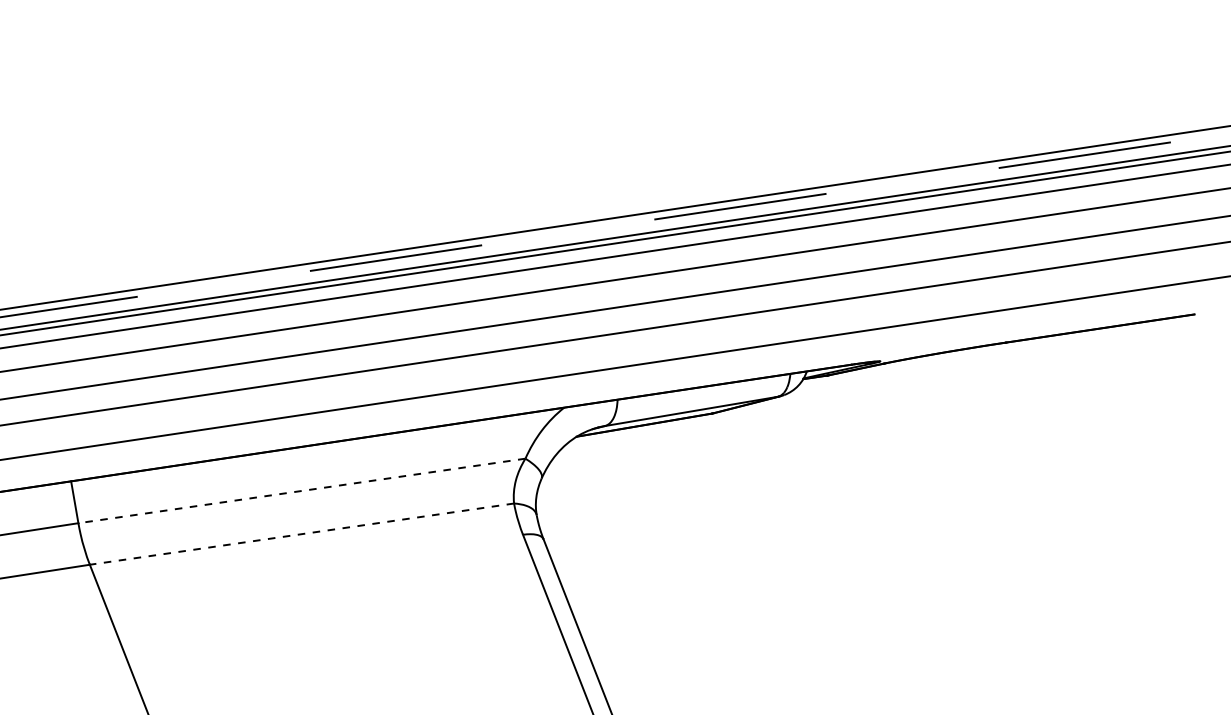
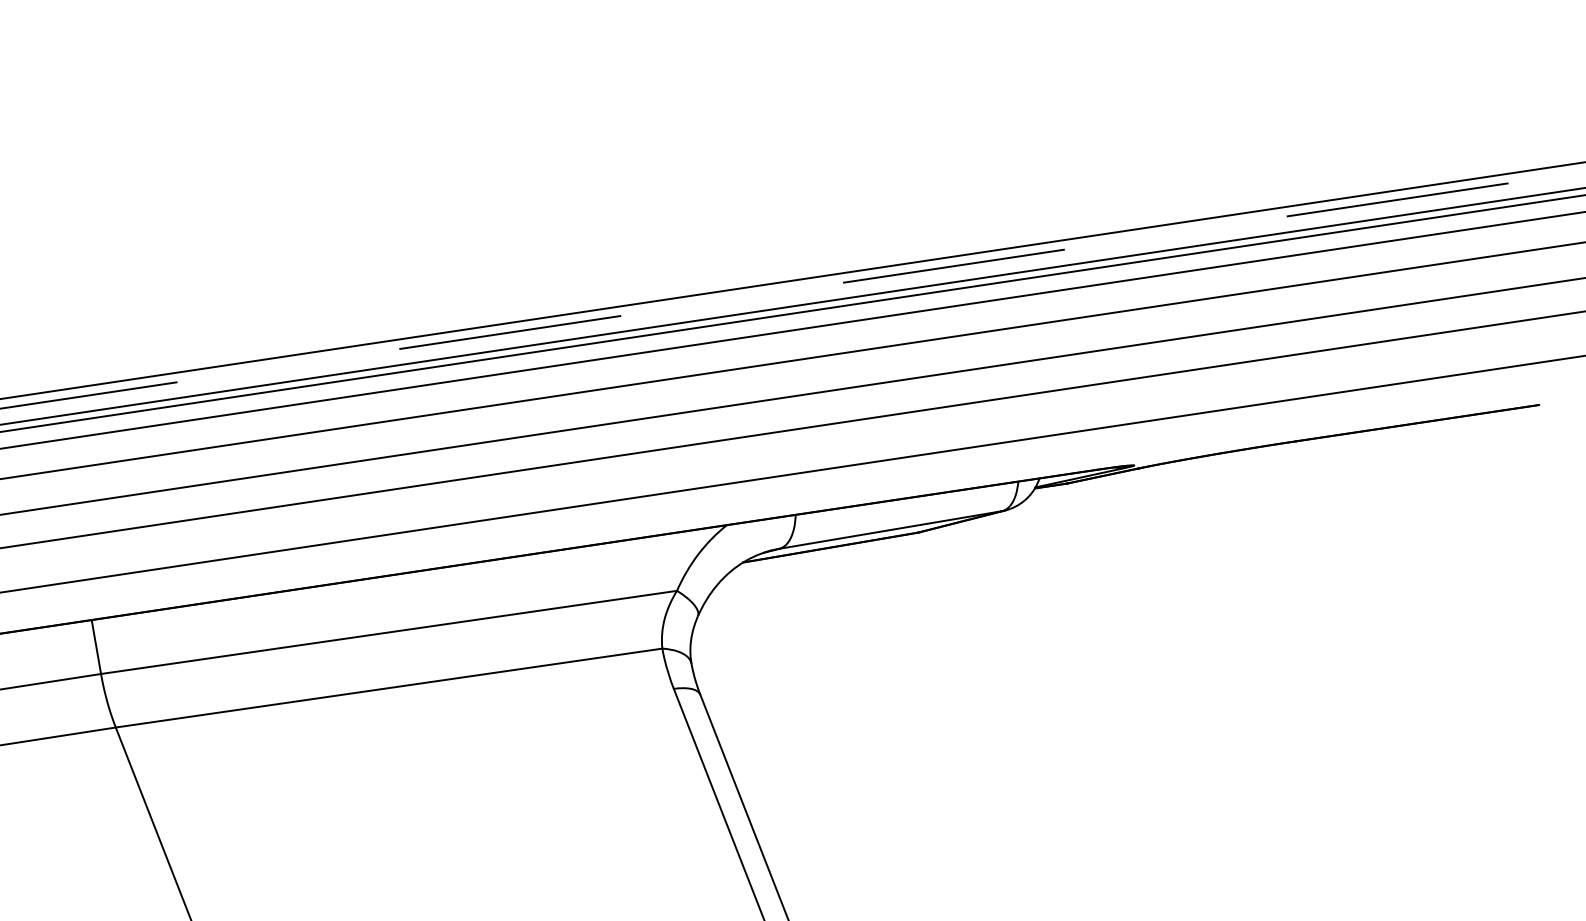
line: (302, 491) -> (389, 632), dashed -> solid
line: (301, 534) -> (388, 688), dashed -> solid

